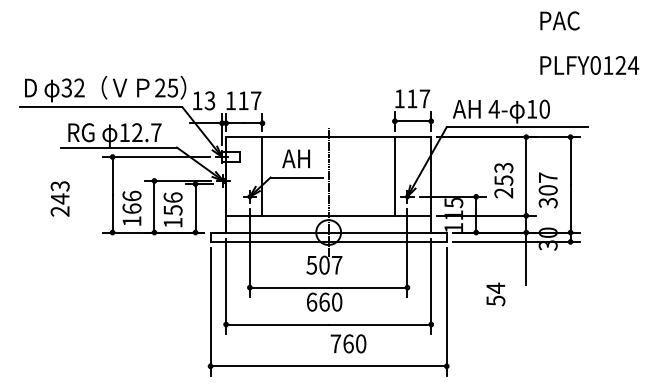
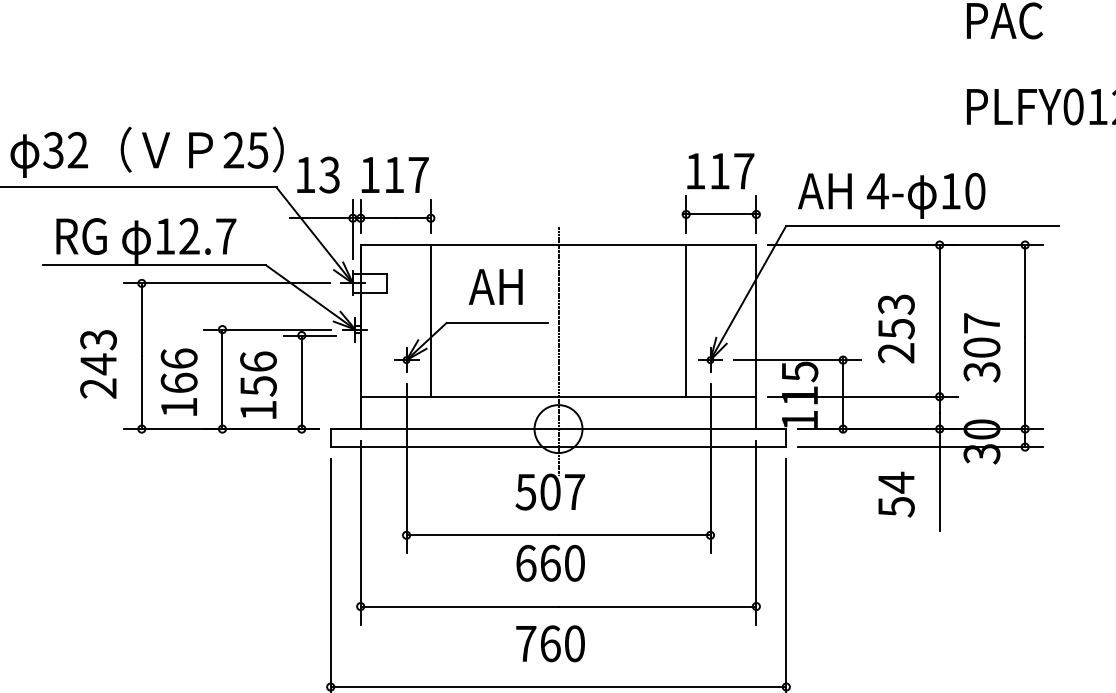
text: (59, 198) -> (97, 363), moved
text: (495, 294) -> (895, 494), moved
text: (348, 343) -> (550, 643), moved

